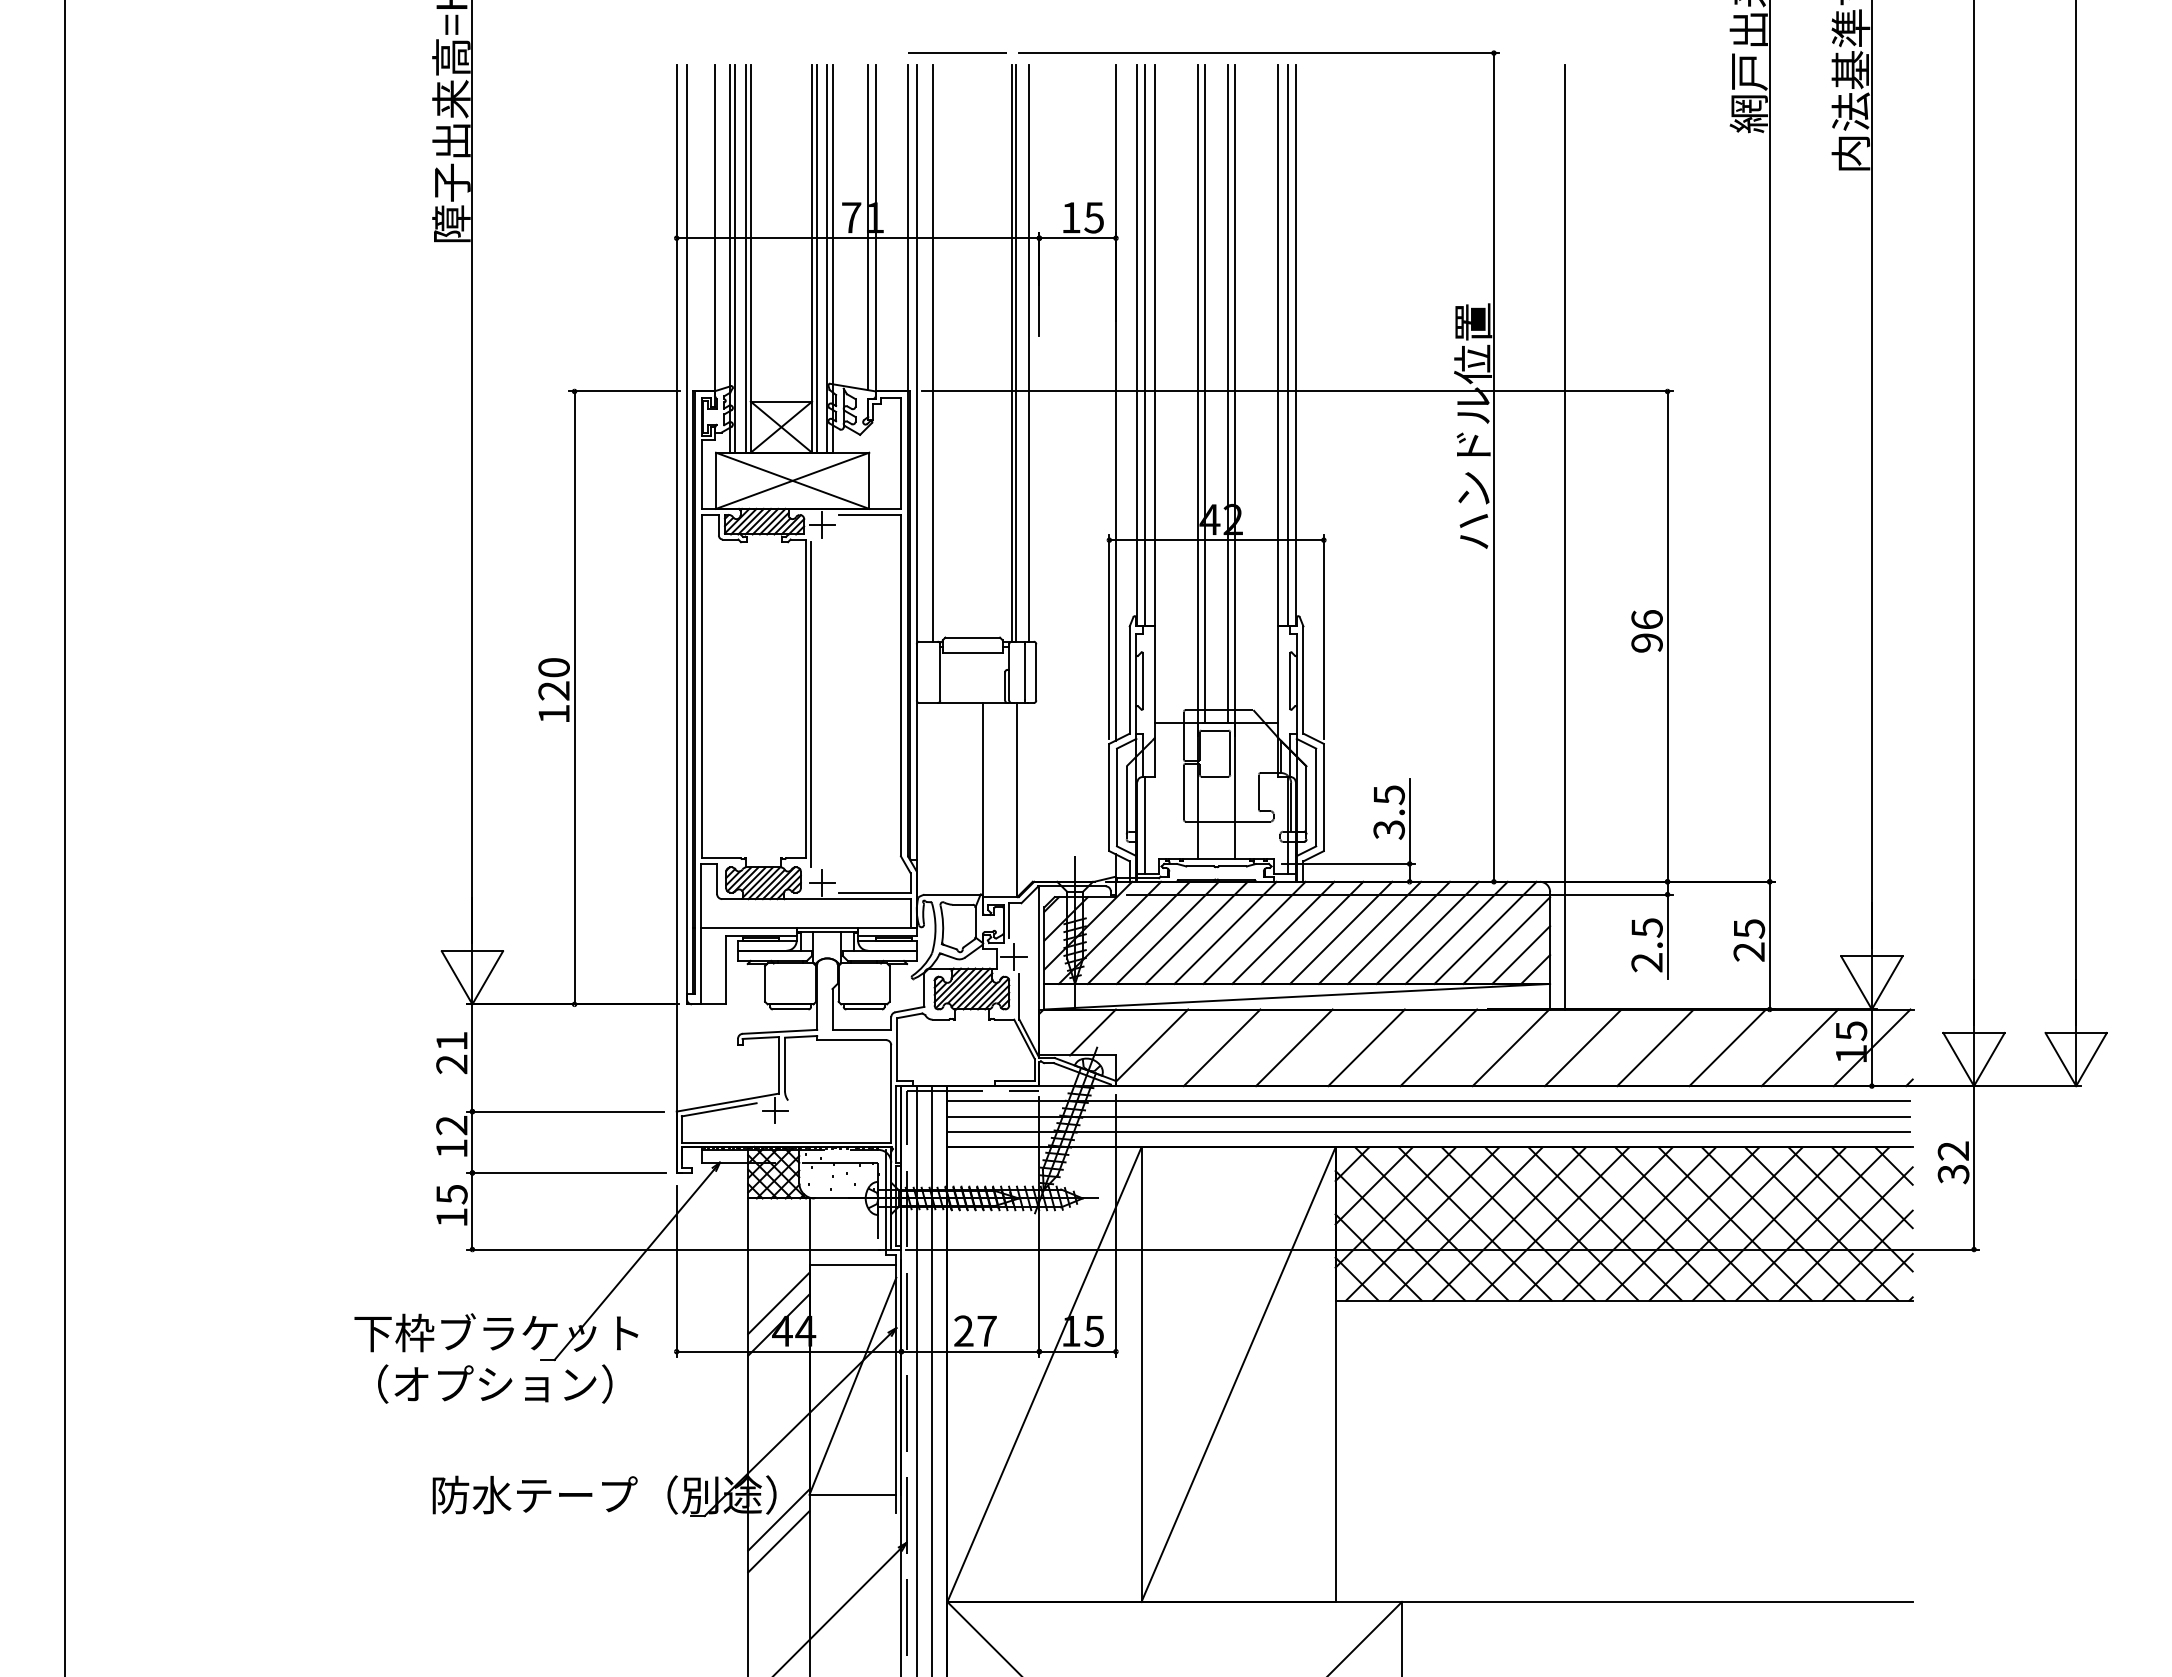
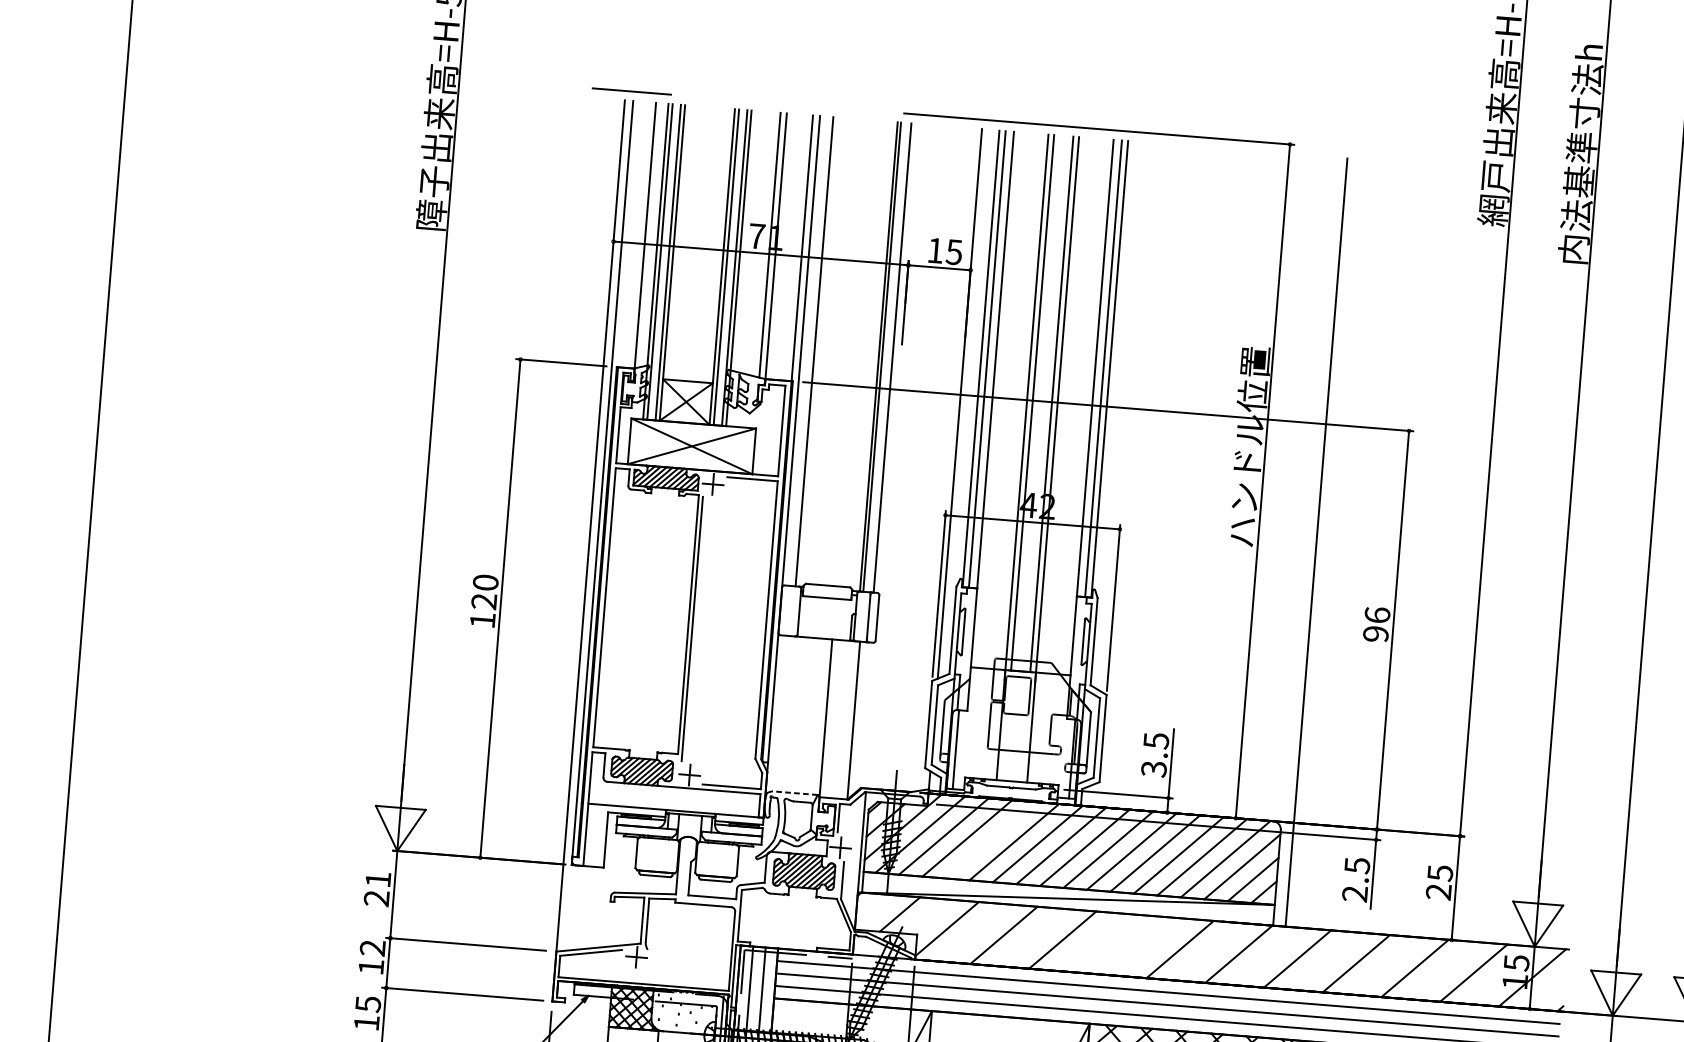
line: (957, 52) -> (632, 91), moved
line: (952, 894) -> (794, 793), solid -> dashed
line: (1196, 932) -> (990, 839), removed
line: (1366, 1047) -> (1121, 944), removed

